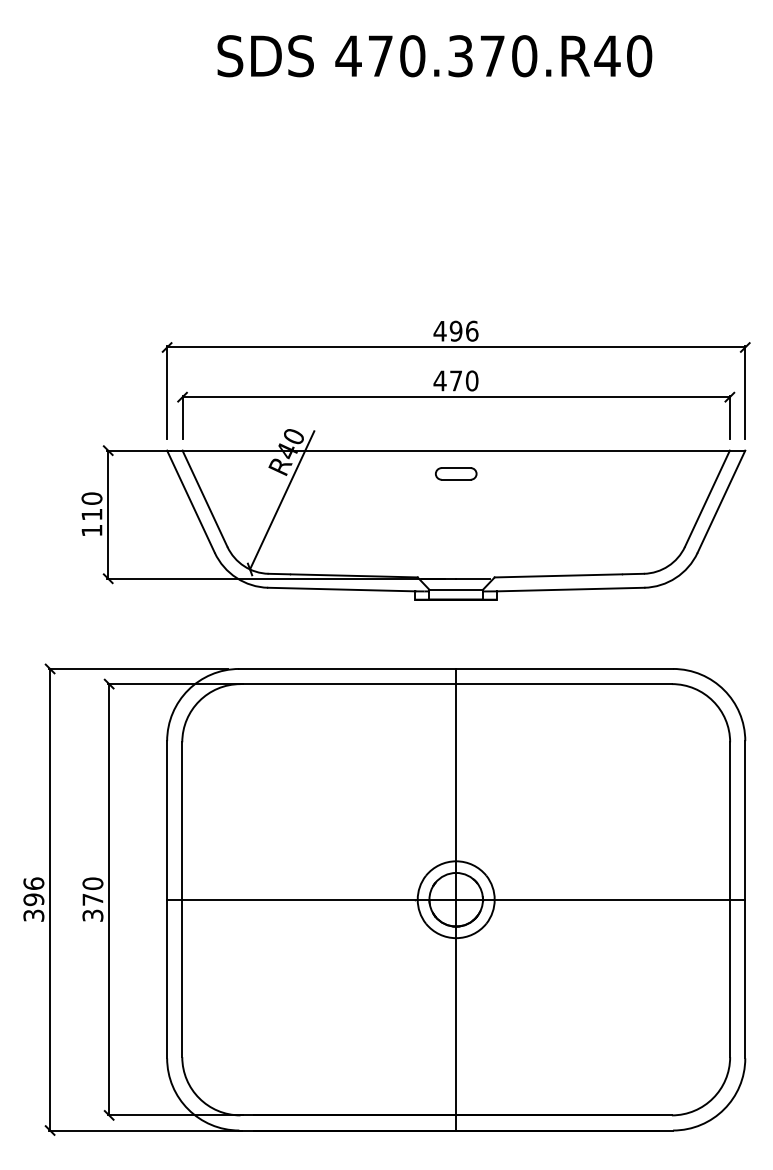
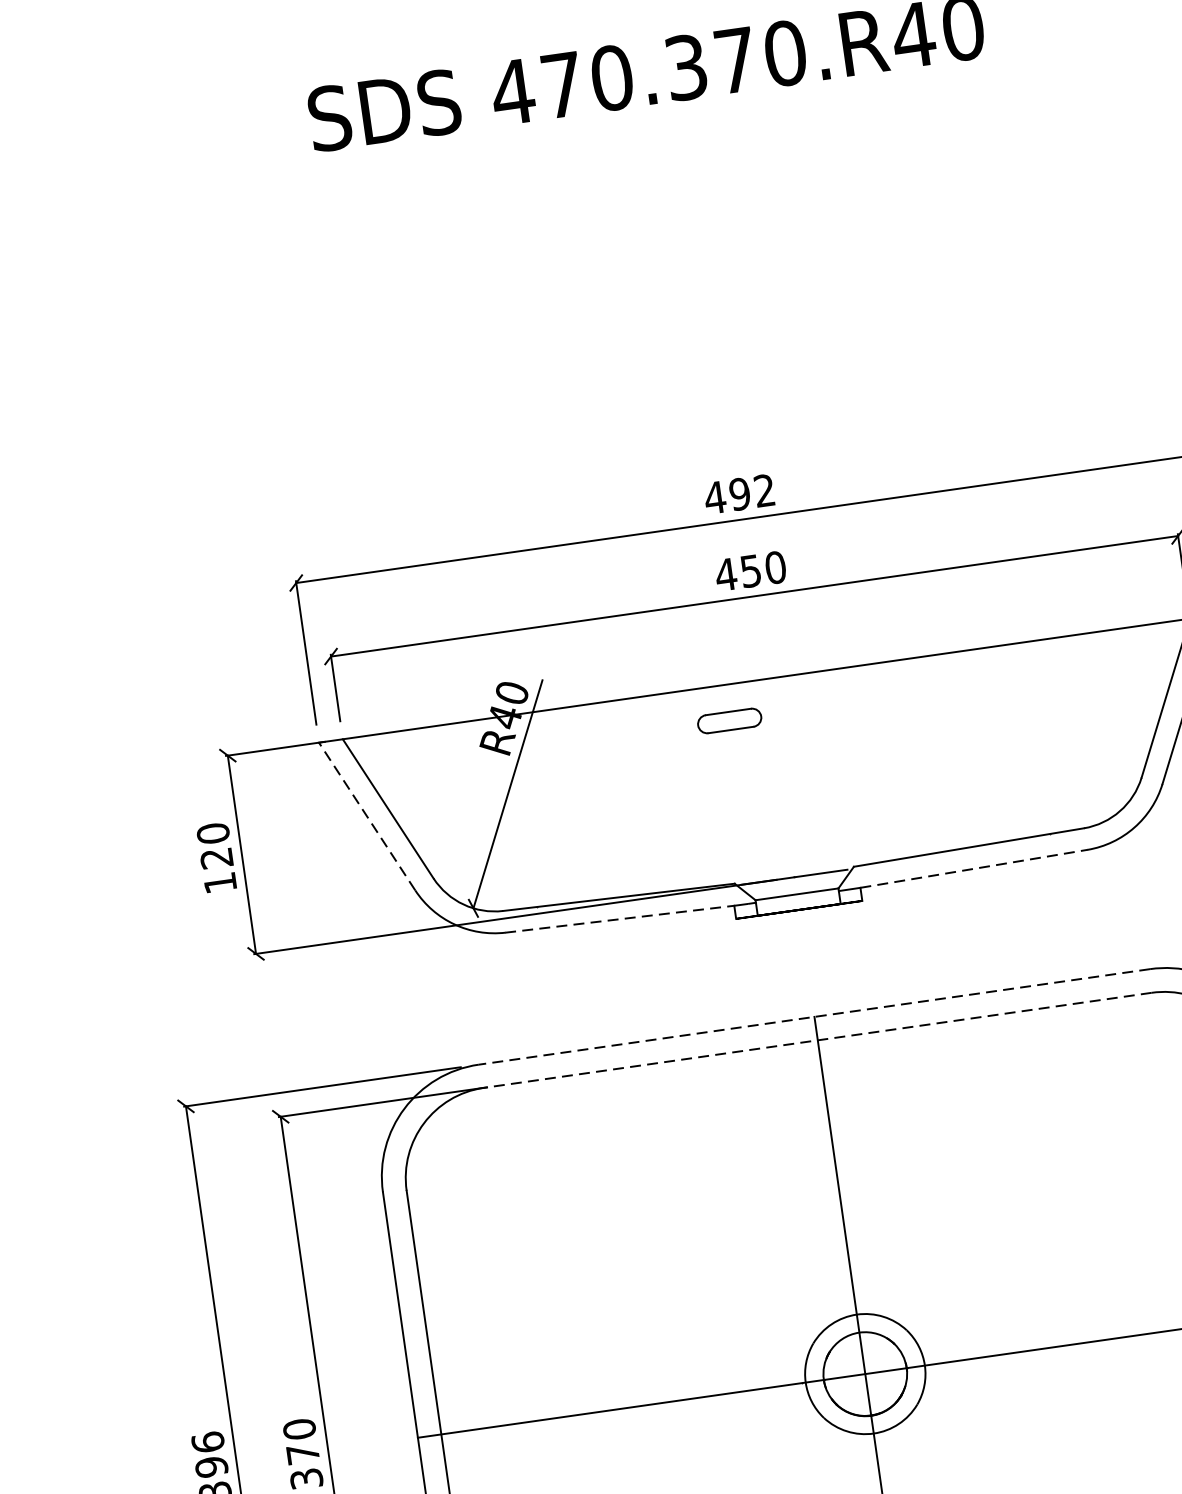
text: (472, 330) -> (765, 489), 496 -> 492
text: (455, 380) -> (749, 570), 470 -> 450
part: (456, 473) -> (730, 720), moved
line: (190, 501) -> (366, 816), solid -> dashed
text: (91, 514) -> (215, 858), 110 -> 120
line: (341, 589) -> (619, 919), solid -> dashed
line: (570, 589) -> (973, 868), solid -> dashed
line: (456, 668) -> (814, 1016), solid -> dashed
line: (456, 684) -> (818, 1040), solid -> dashed

